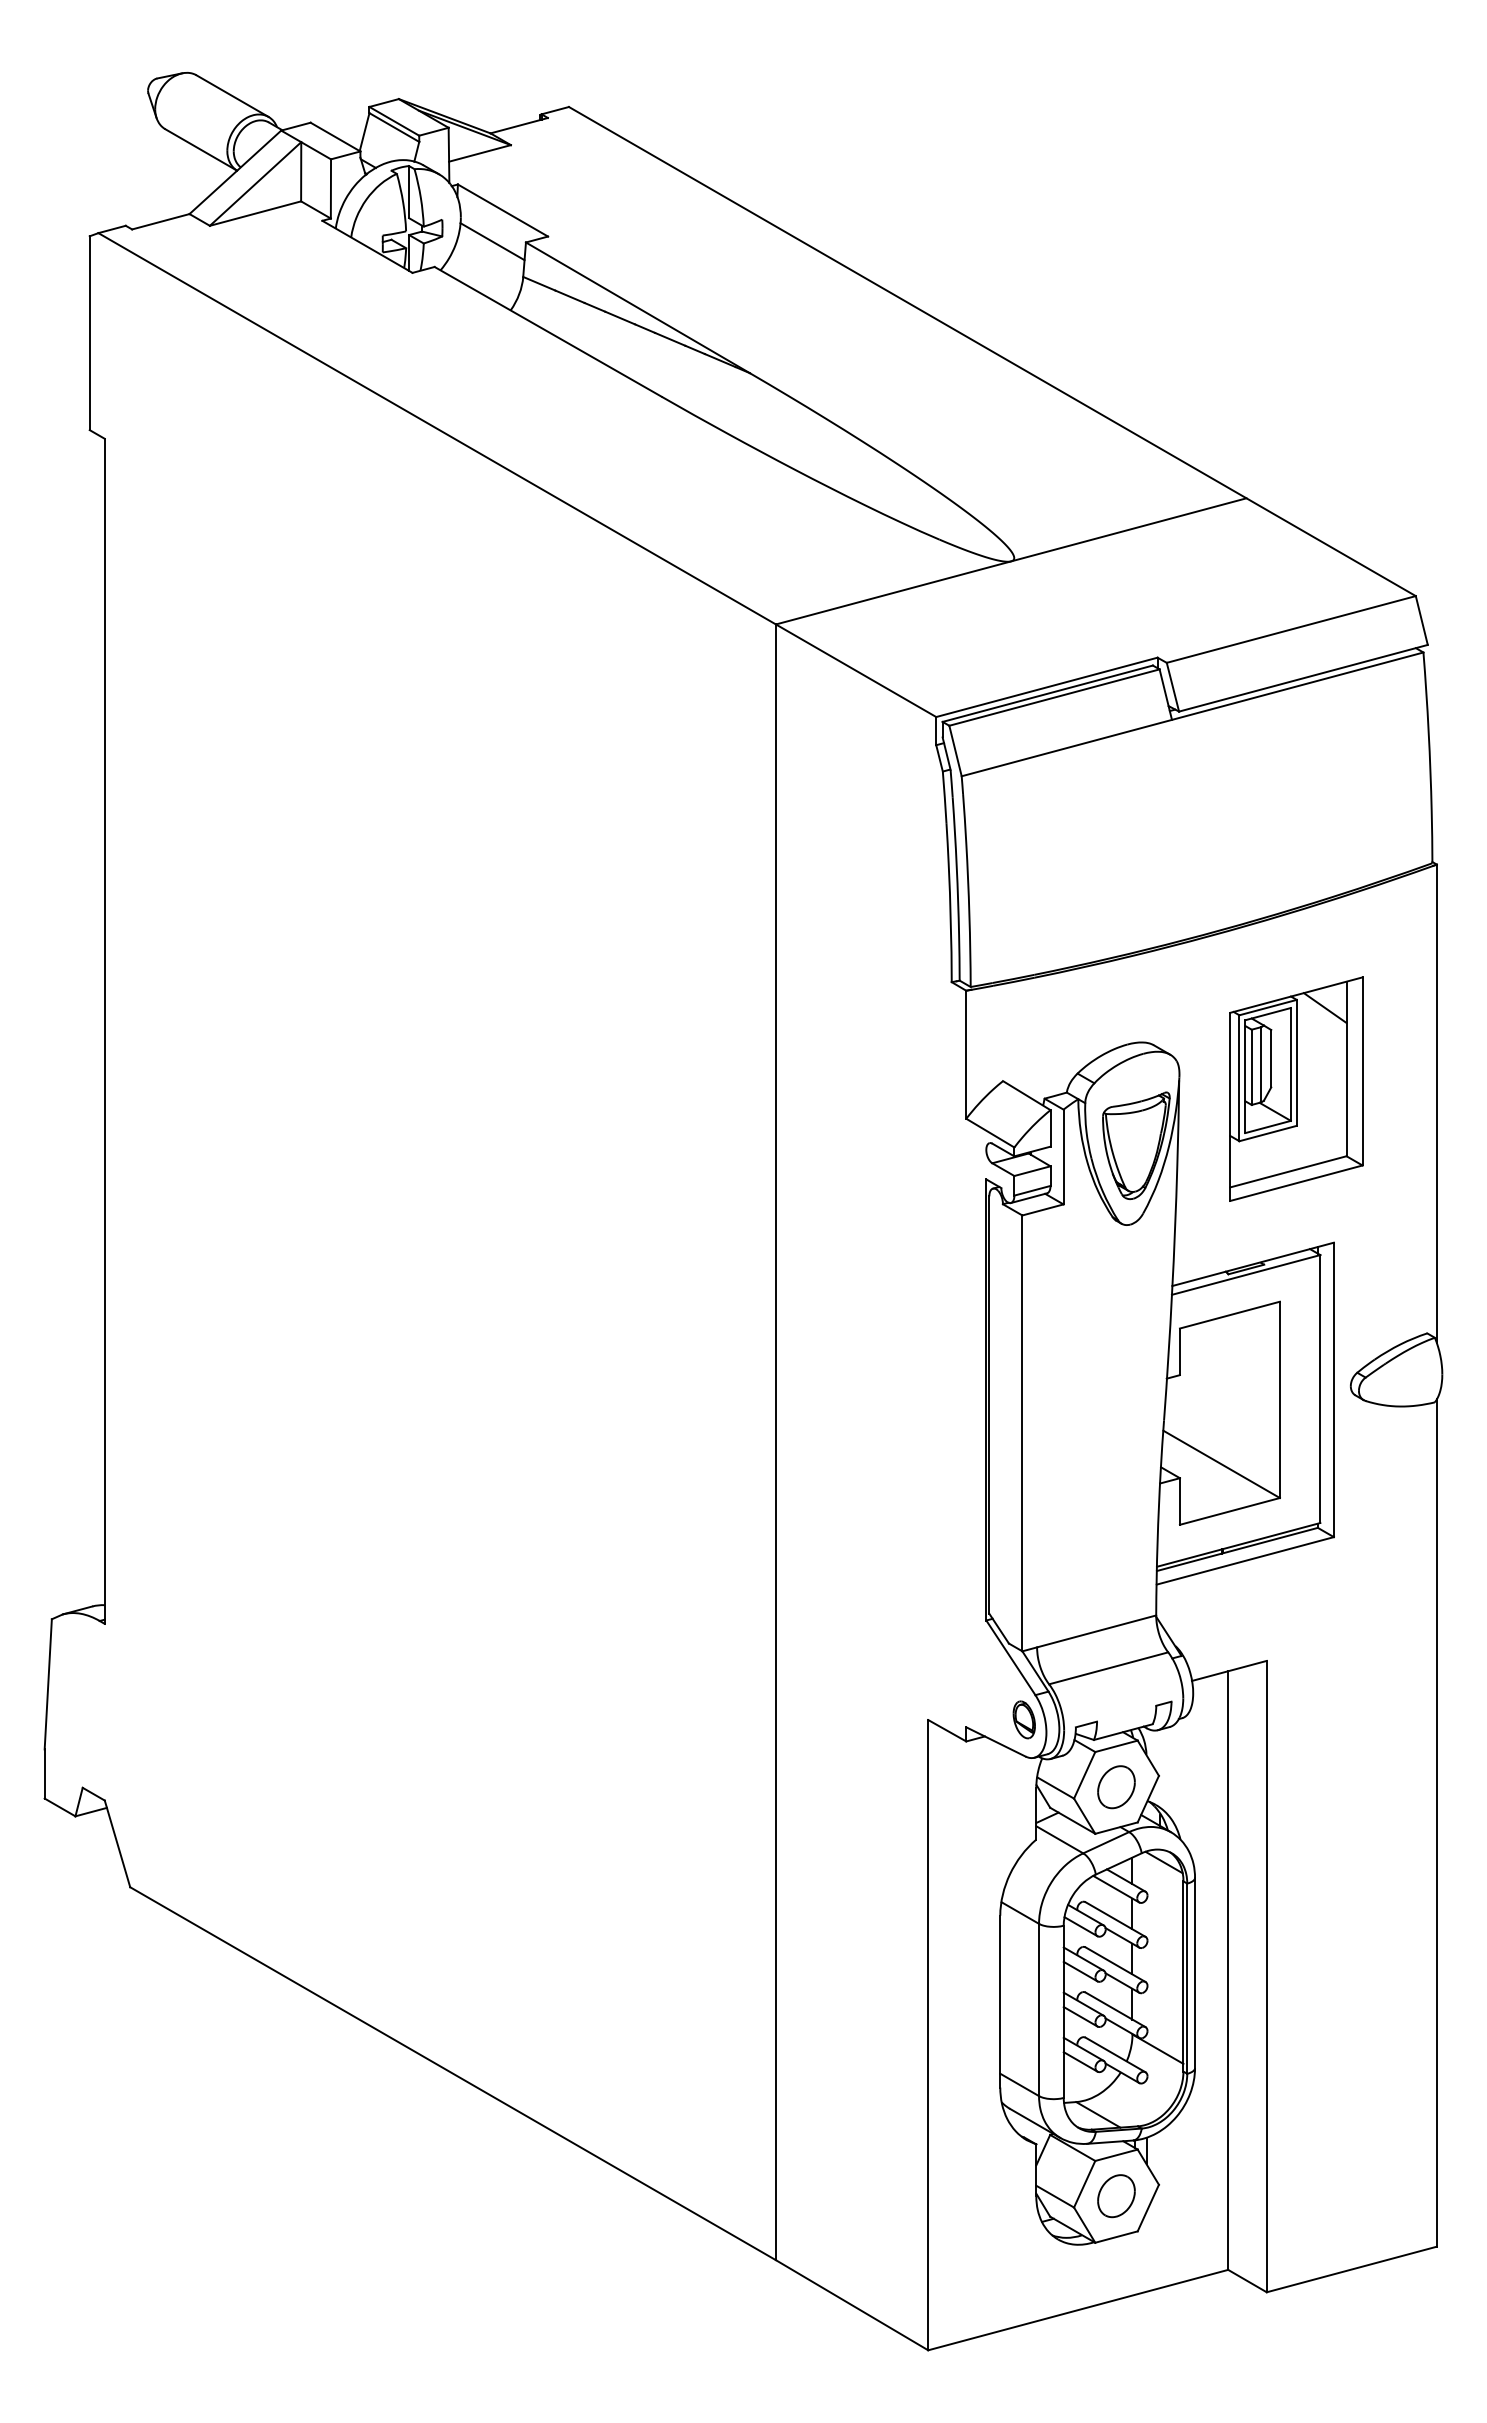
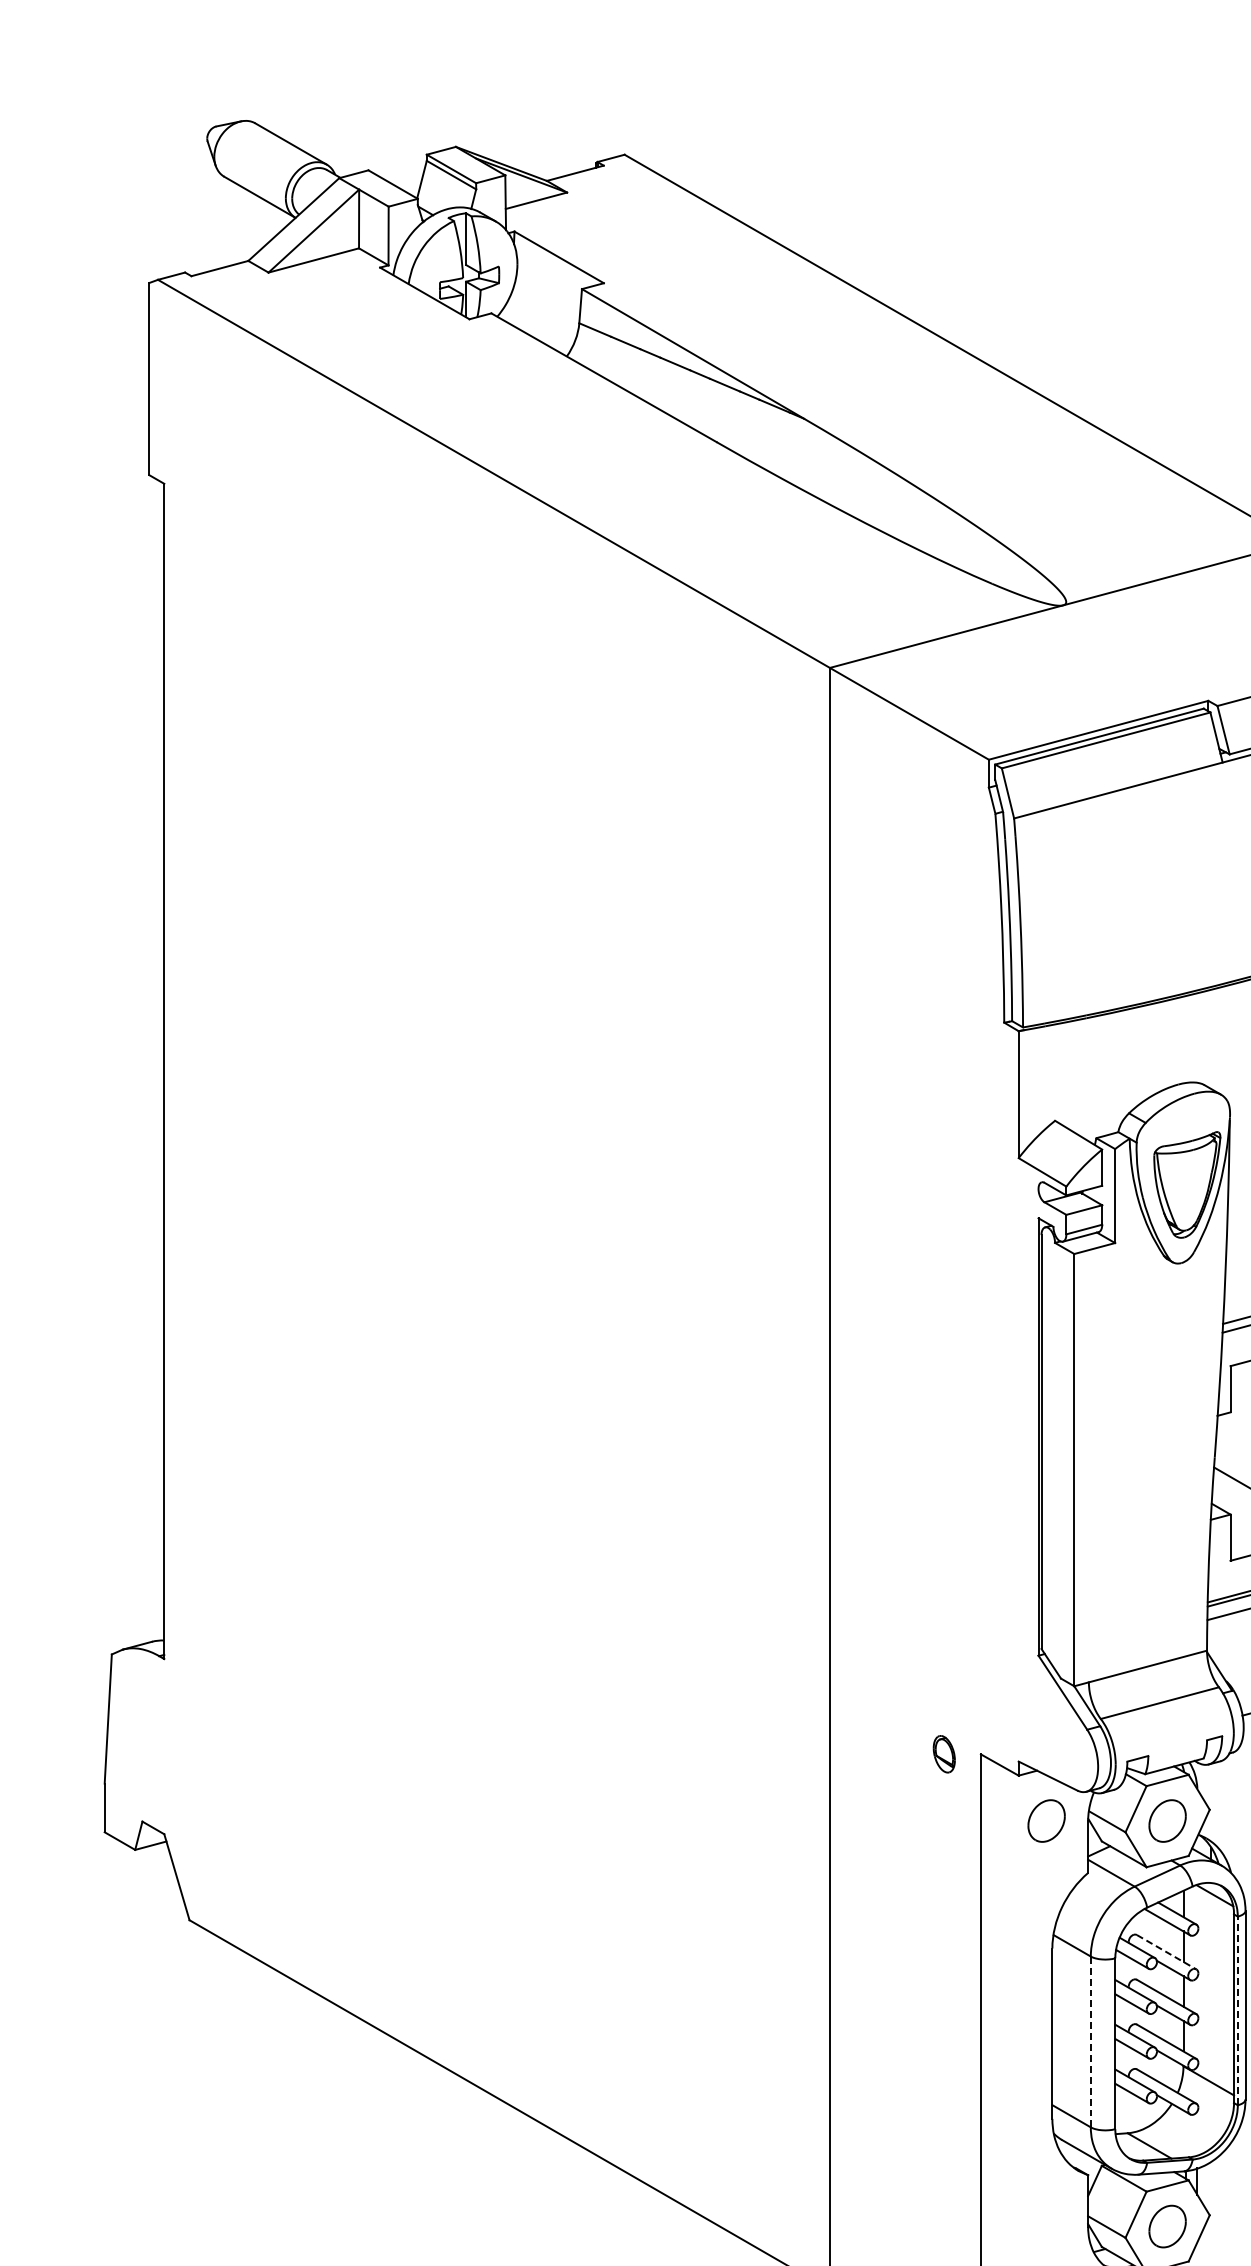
line: (492, 241) -> (548, 288), removed
part: (1023, 1719) -> (943, 1753), moved
part: (994, 1787) -> (1046, 1821), added
line: (1115, 1919) -> (1166, 1952), solid -> dashed
line: (1187, 1978) -> (1238, 2010), solid -> dashed
line: (1039, 2009) -> (1091, 2041), solid -> dashed

